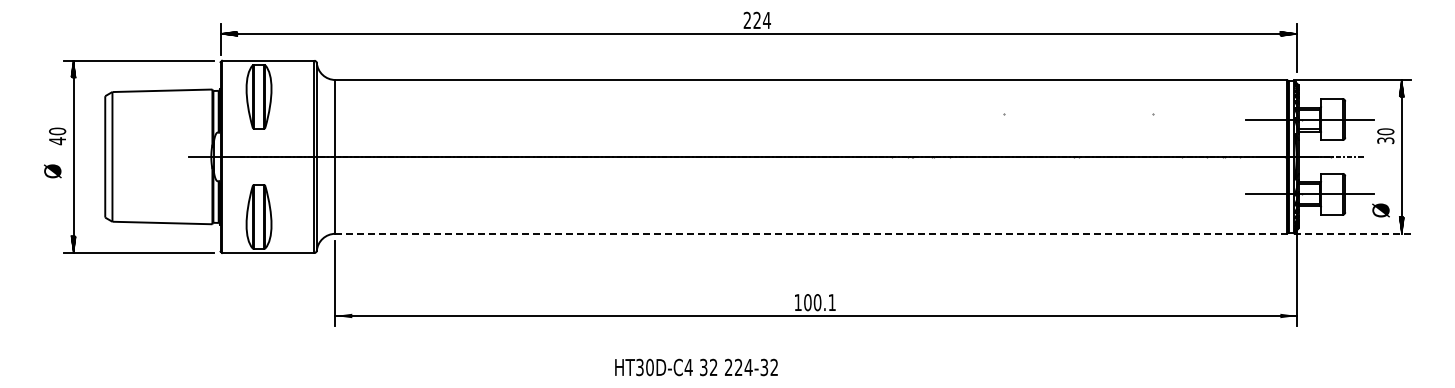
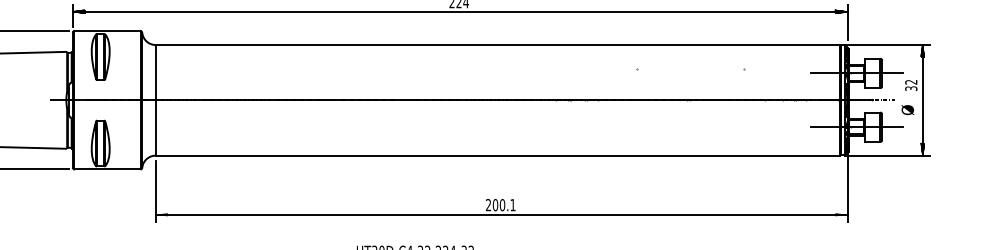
text: (1385, 131) -> (911, 82), 30 -> 32
text: (1380, 210) -> (907, 110), moved
line: (811, 233) -> (498, 155), dashed -> solid
line: (1352, 233) -> (887, 155), dashed -> solid
text: (797, 302) -> (488, 205), 100.1 -> 200.1

